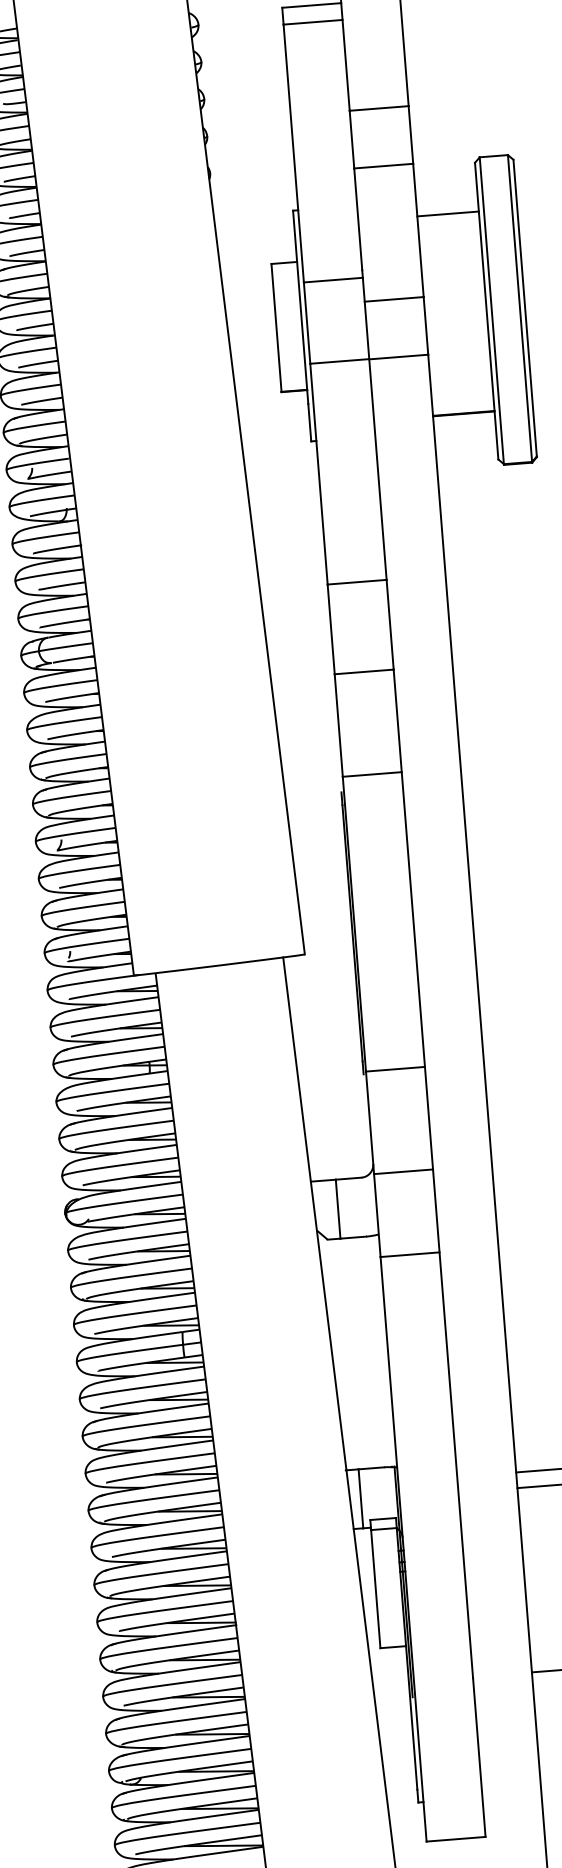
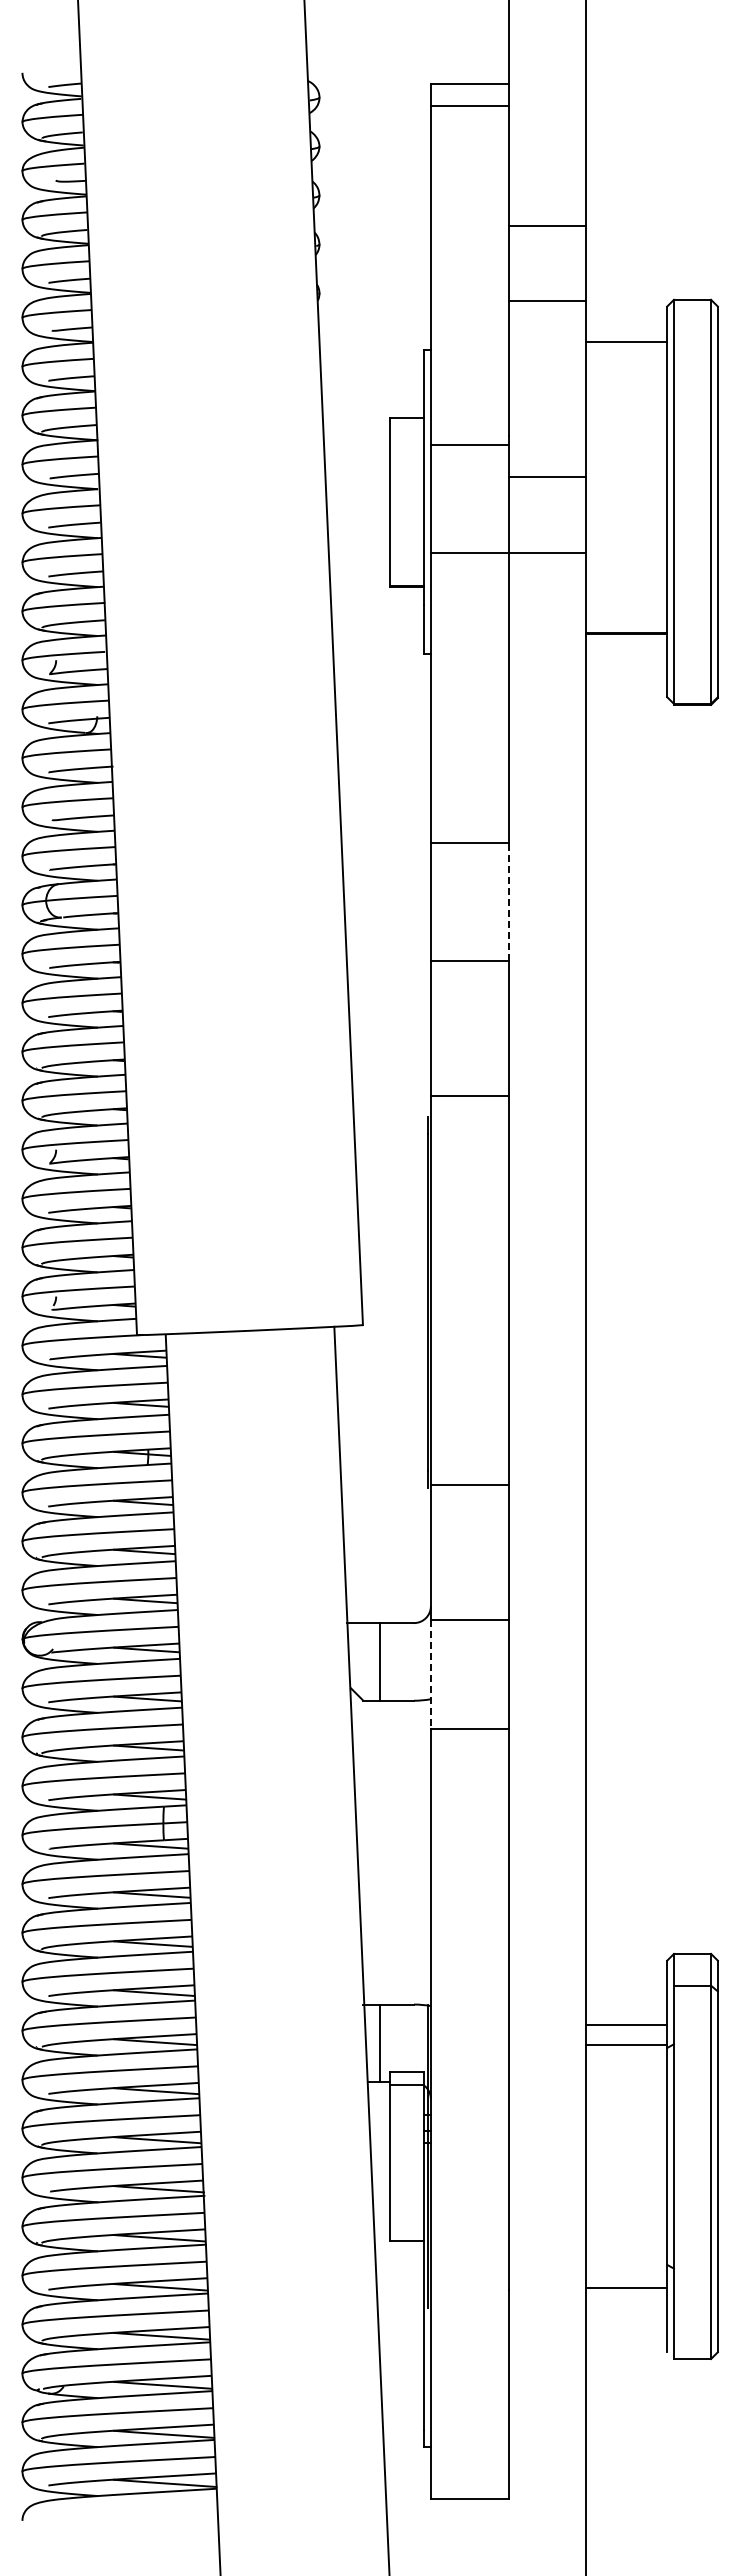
line: (447, 213) -> (626, 341), moved
line: (390, 624) -> (508, 901), solid -> dashed
line: (377, 1215) -> (430, 1674), solid -> dashed

